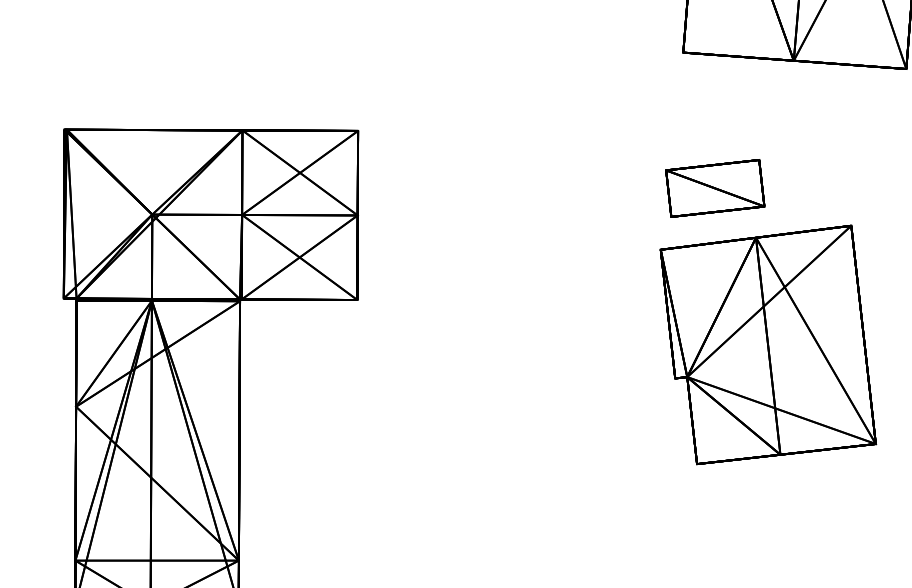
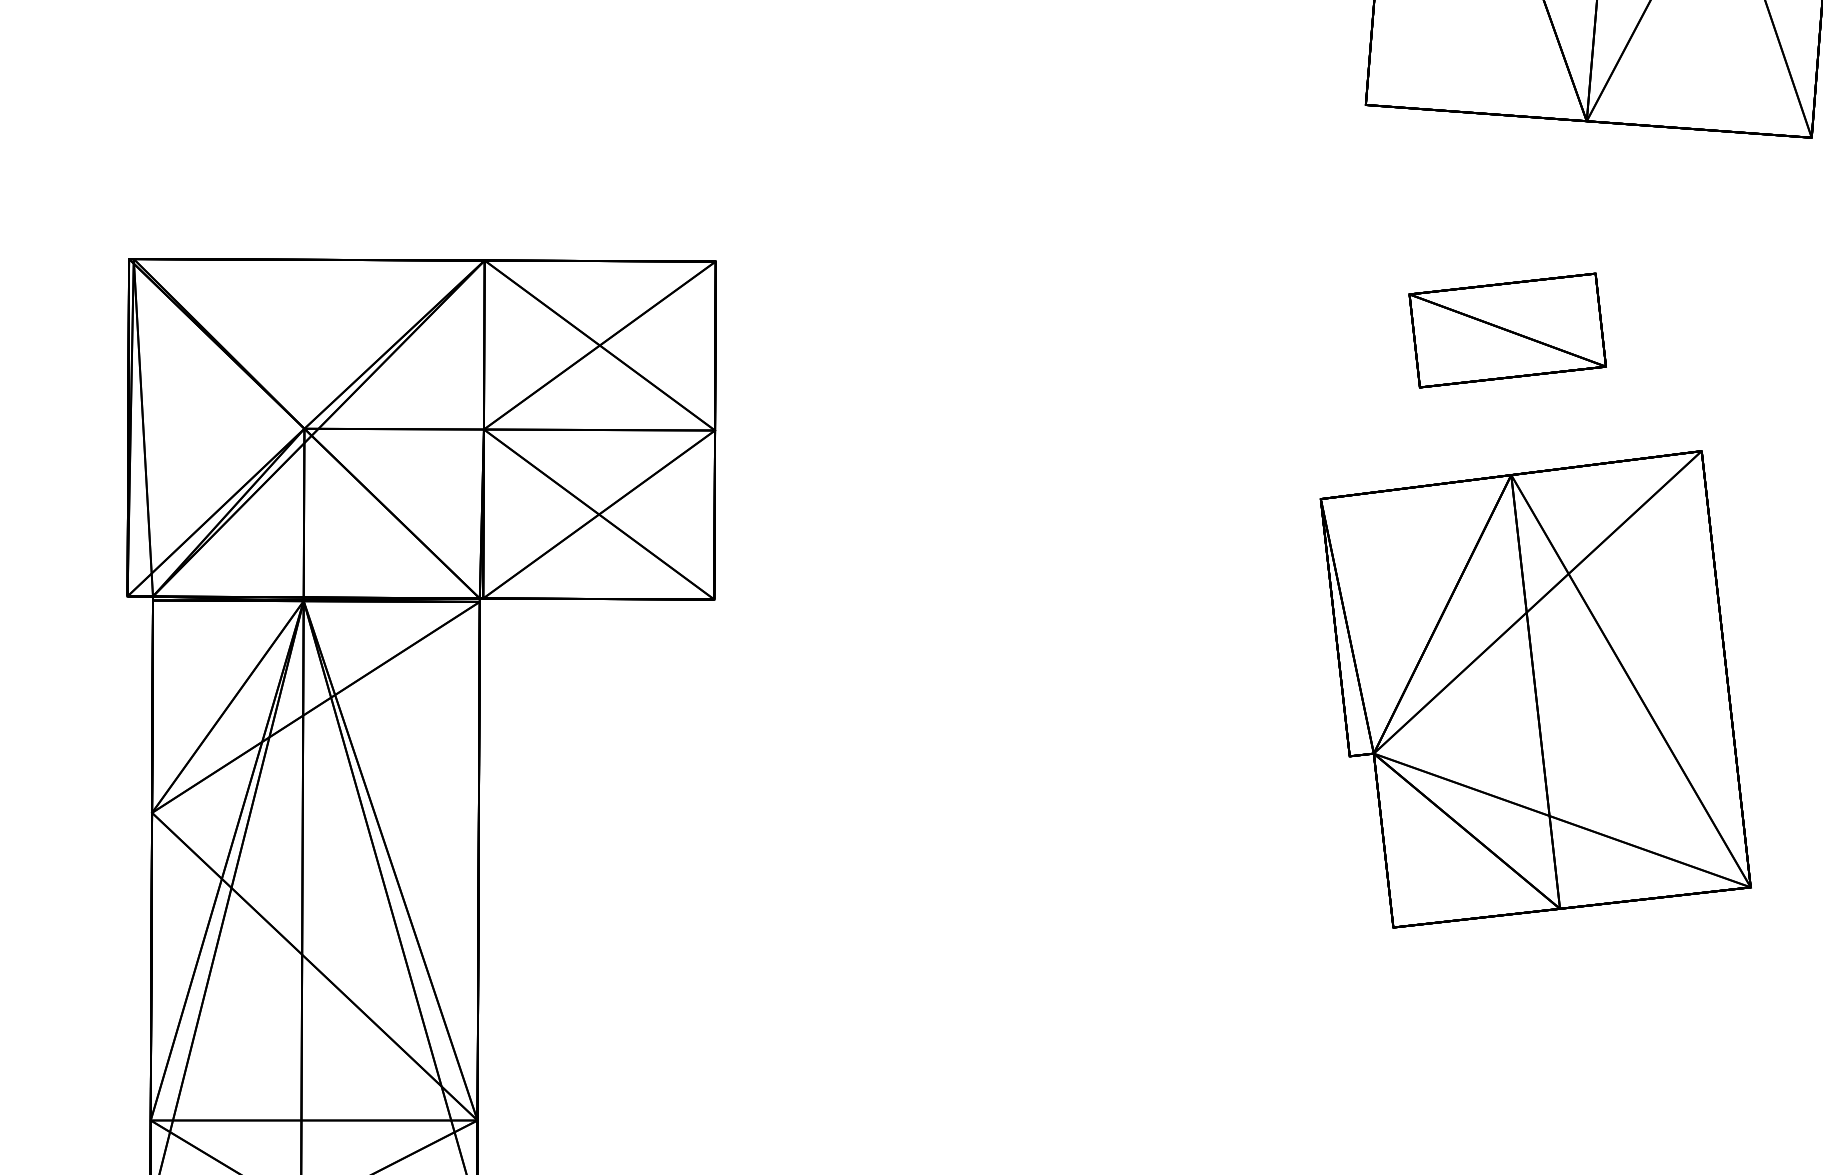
part: (715, 188) -> (1508, 330), moved

